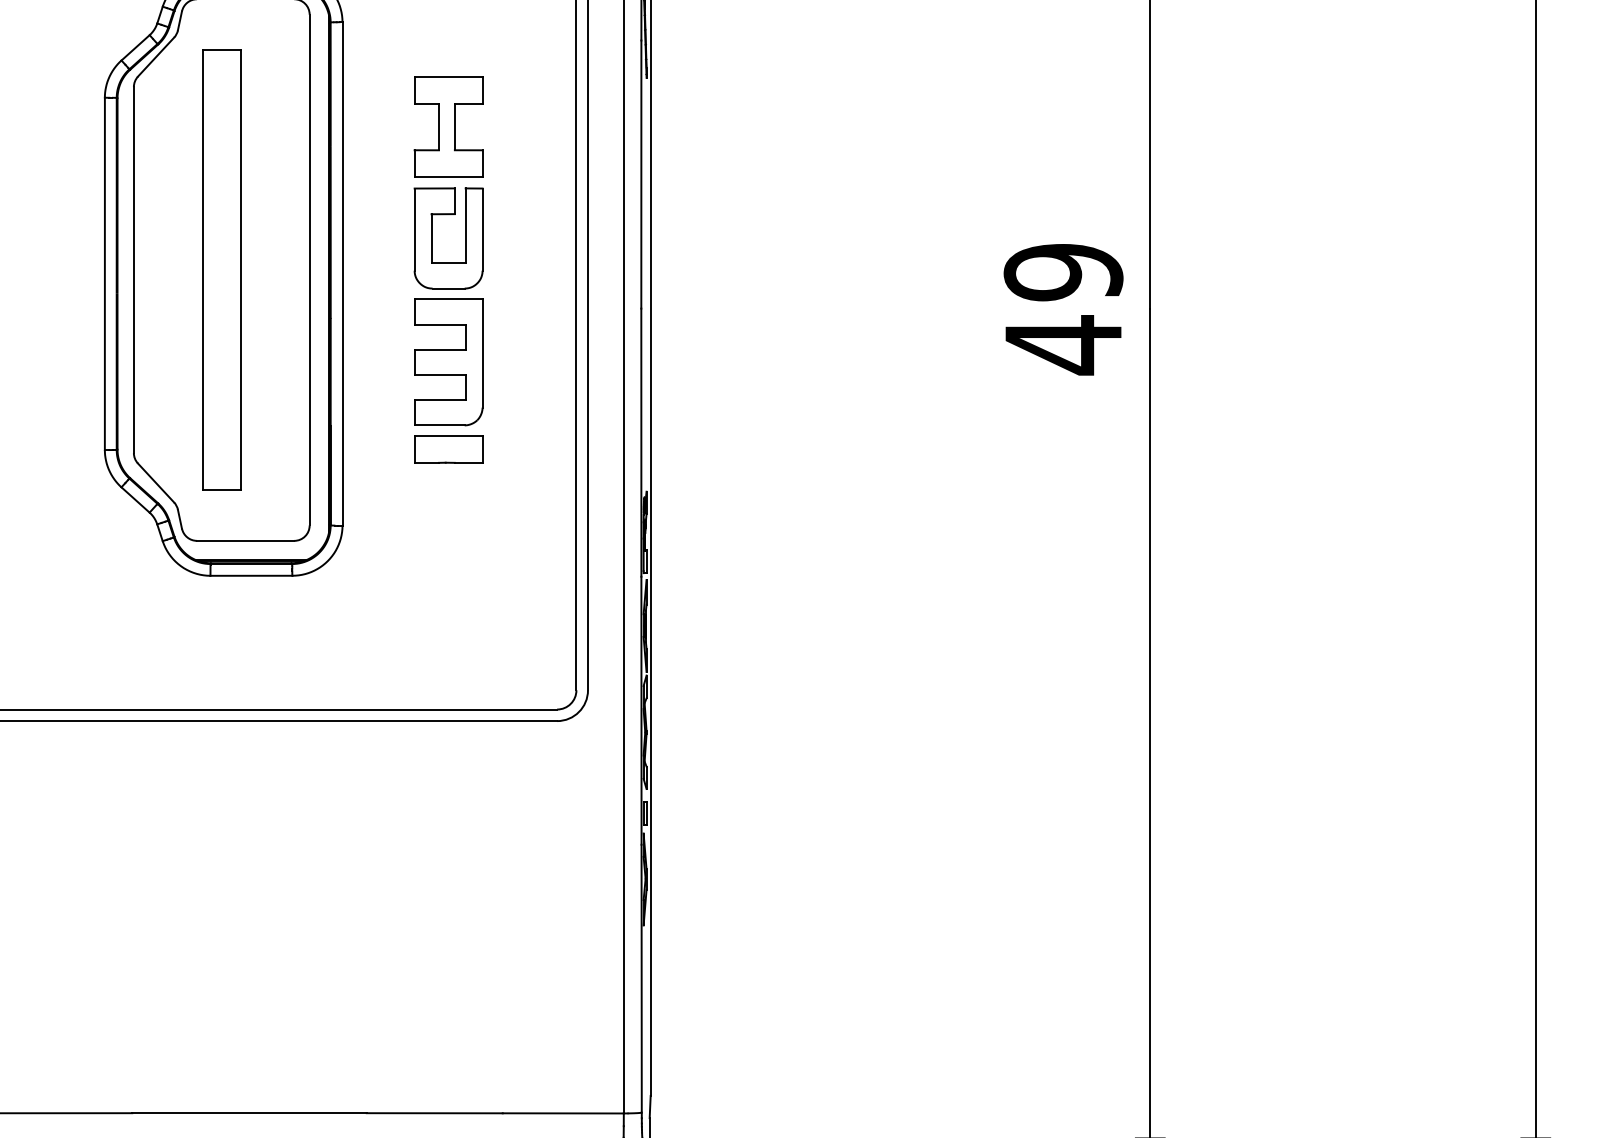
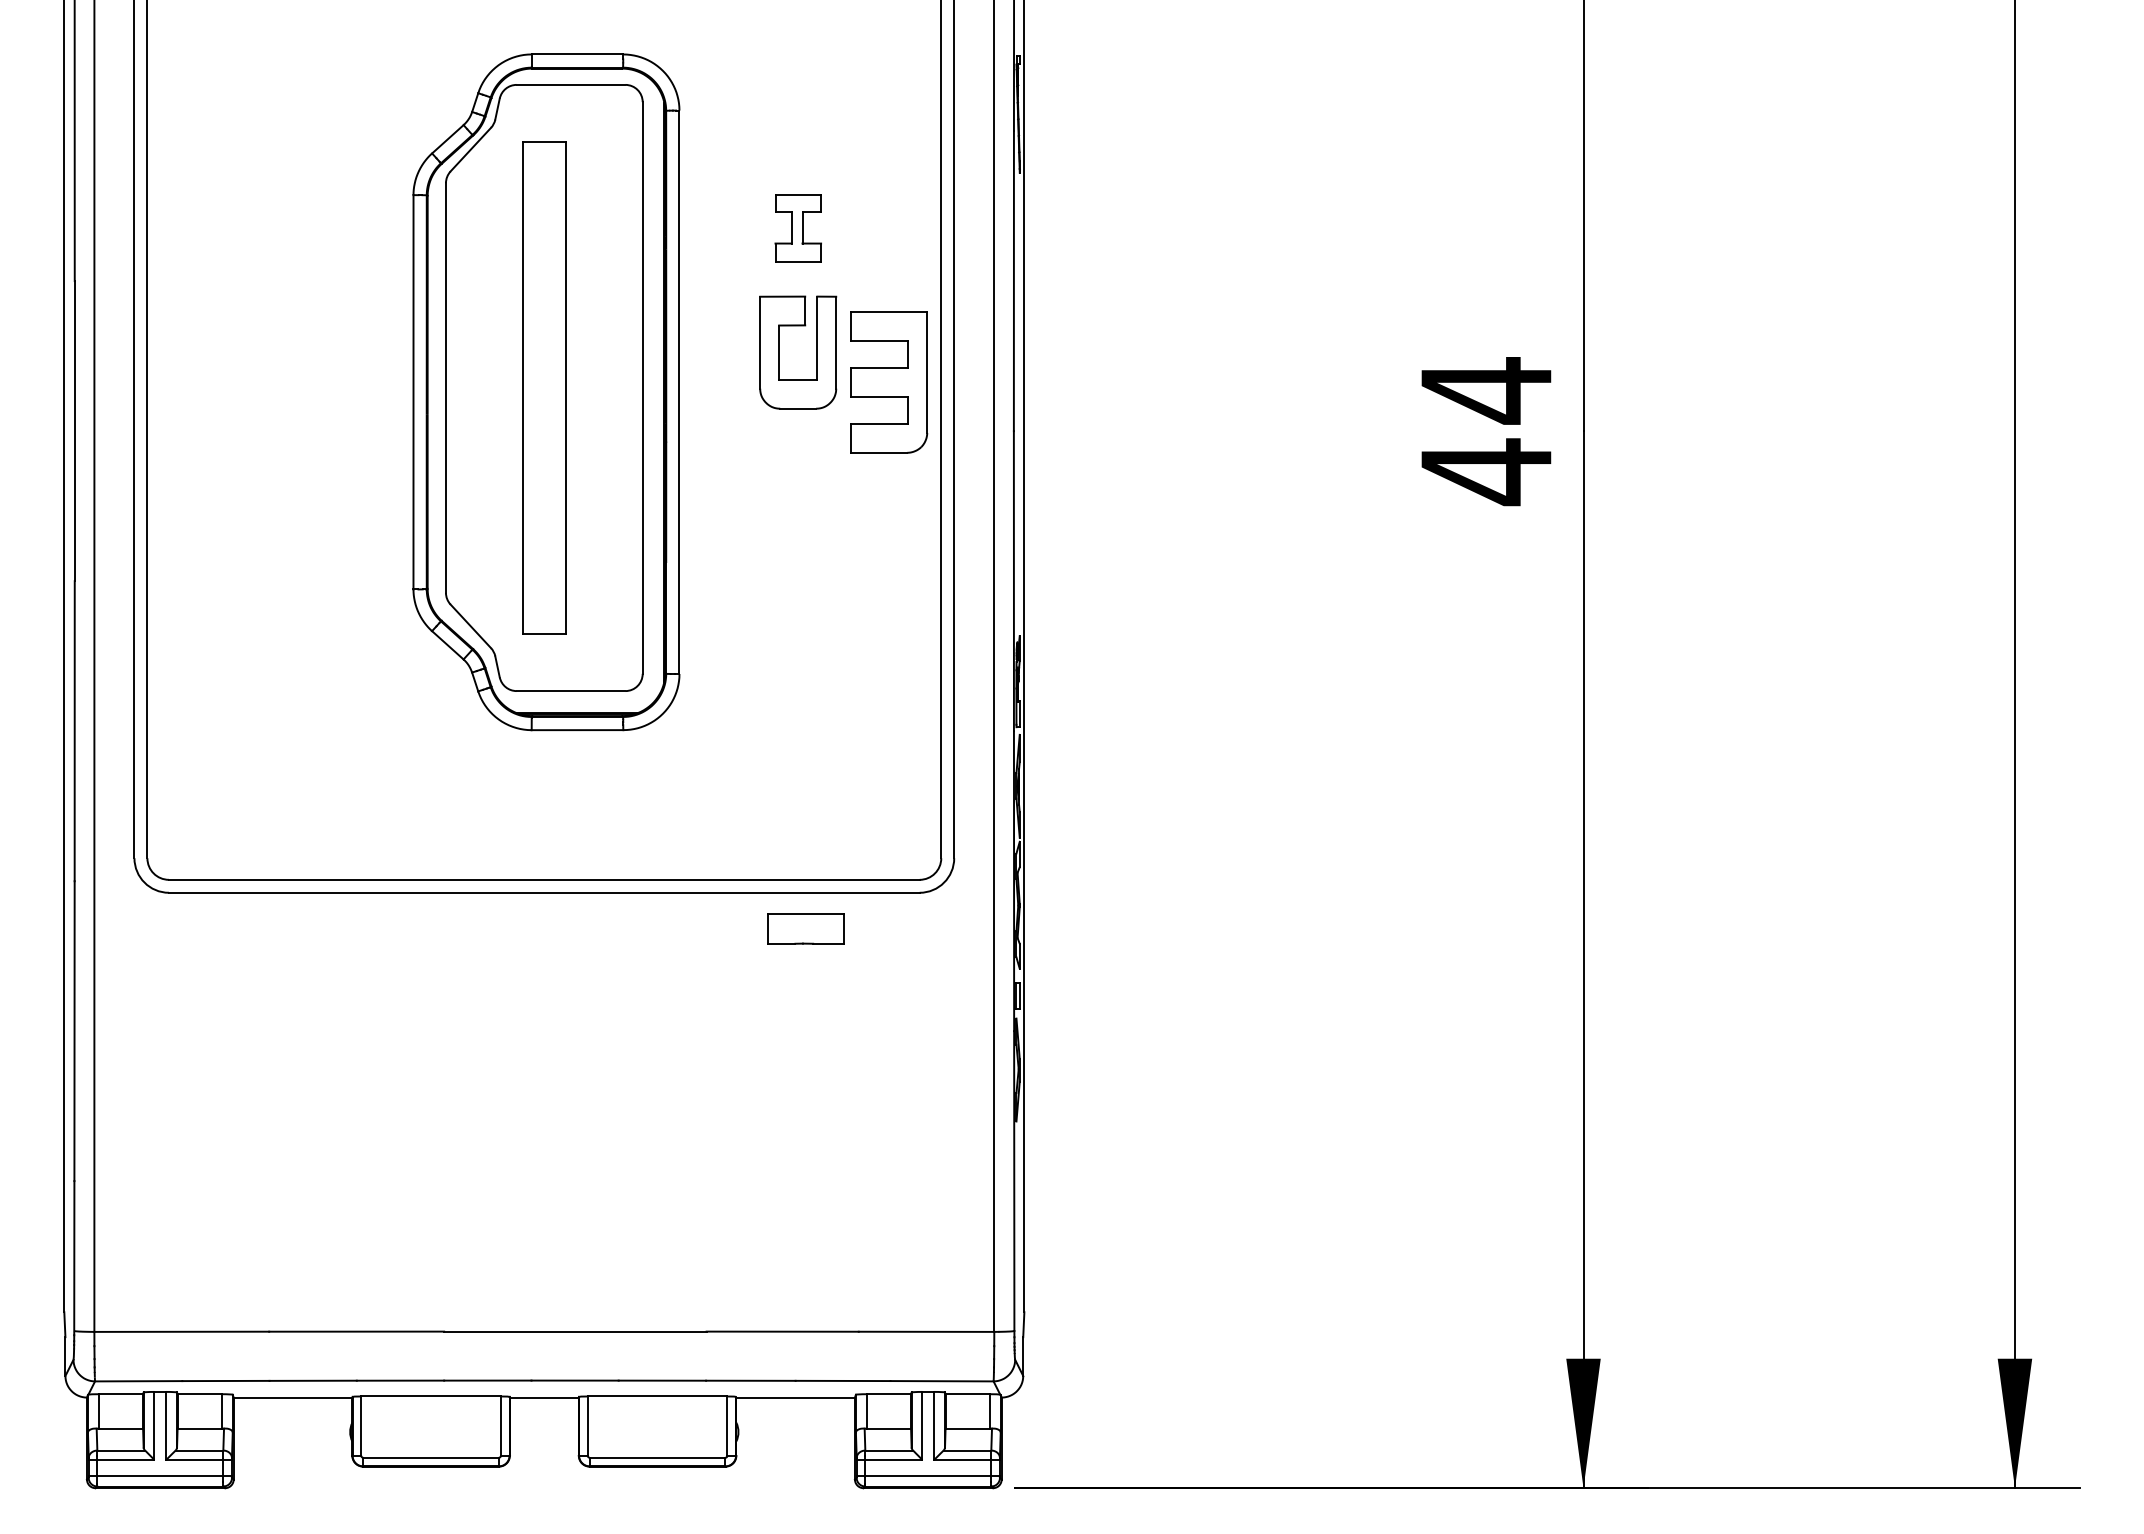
part: (448, 126) -> (798, 227), size x0.6
text: (1063, 272) -> (1486, 390), 49 -> 44
part: (448, 362) -> (889, 382), moved
part: (447, 449) -> (805, 928), moved

